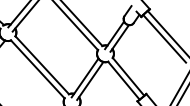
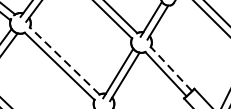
line: (41, 64) -> (63, 60), solid -> dashed
line: (128, 76) -> (171, 68), solid -> dashed

